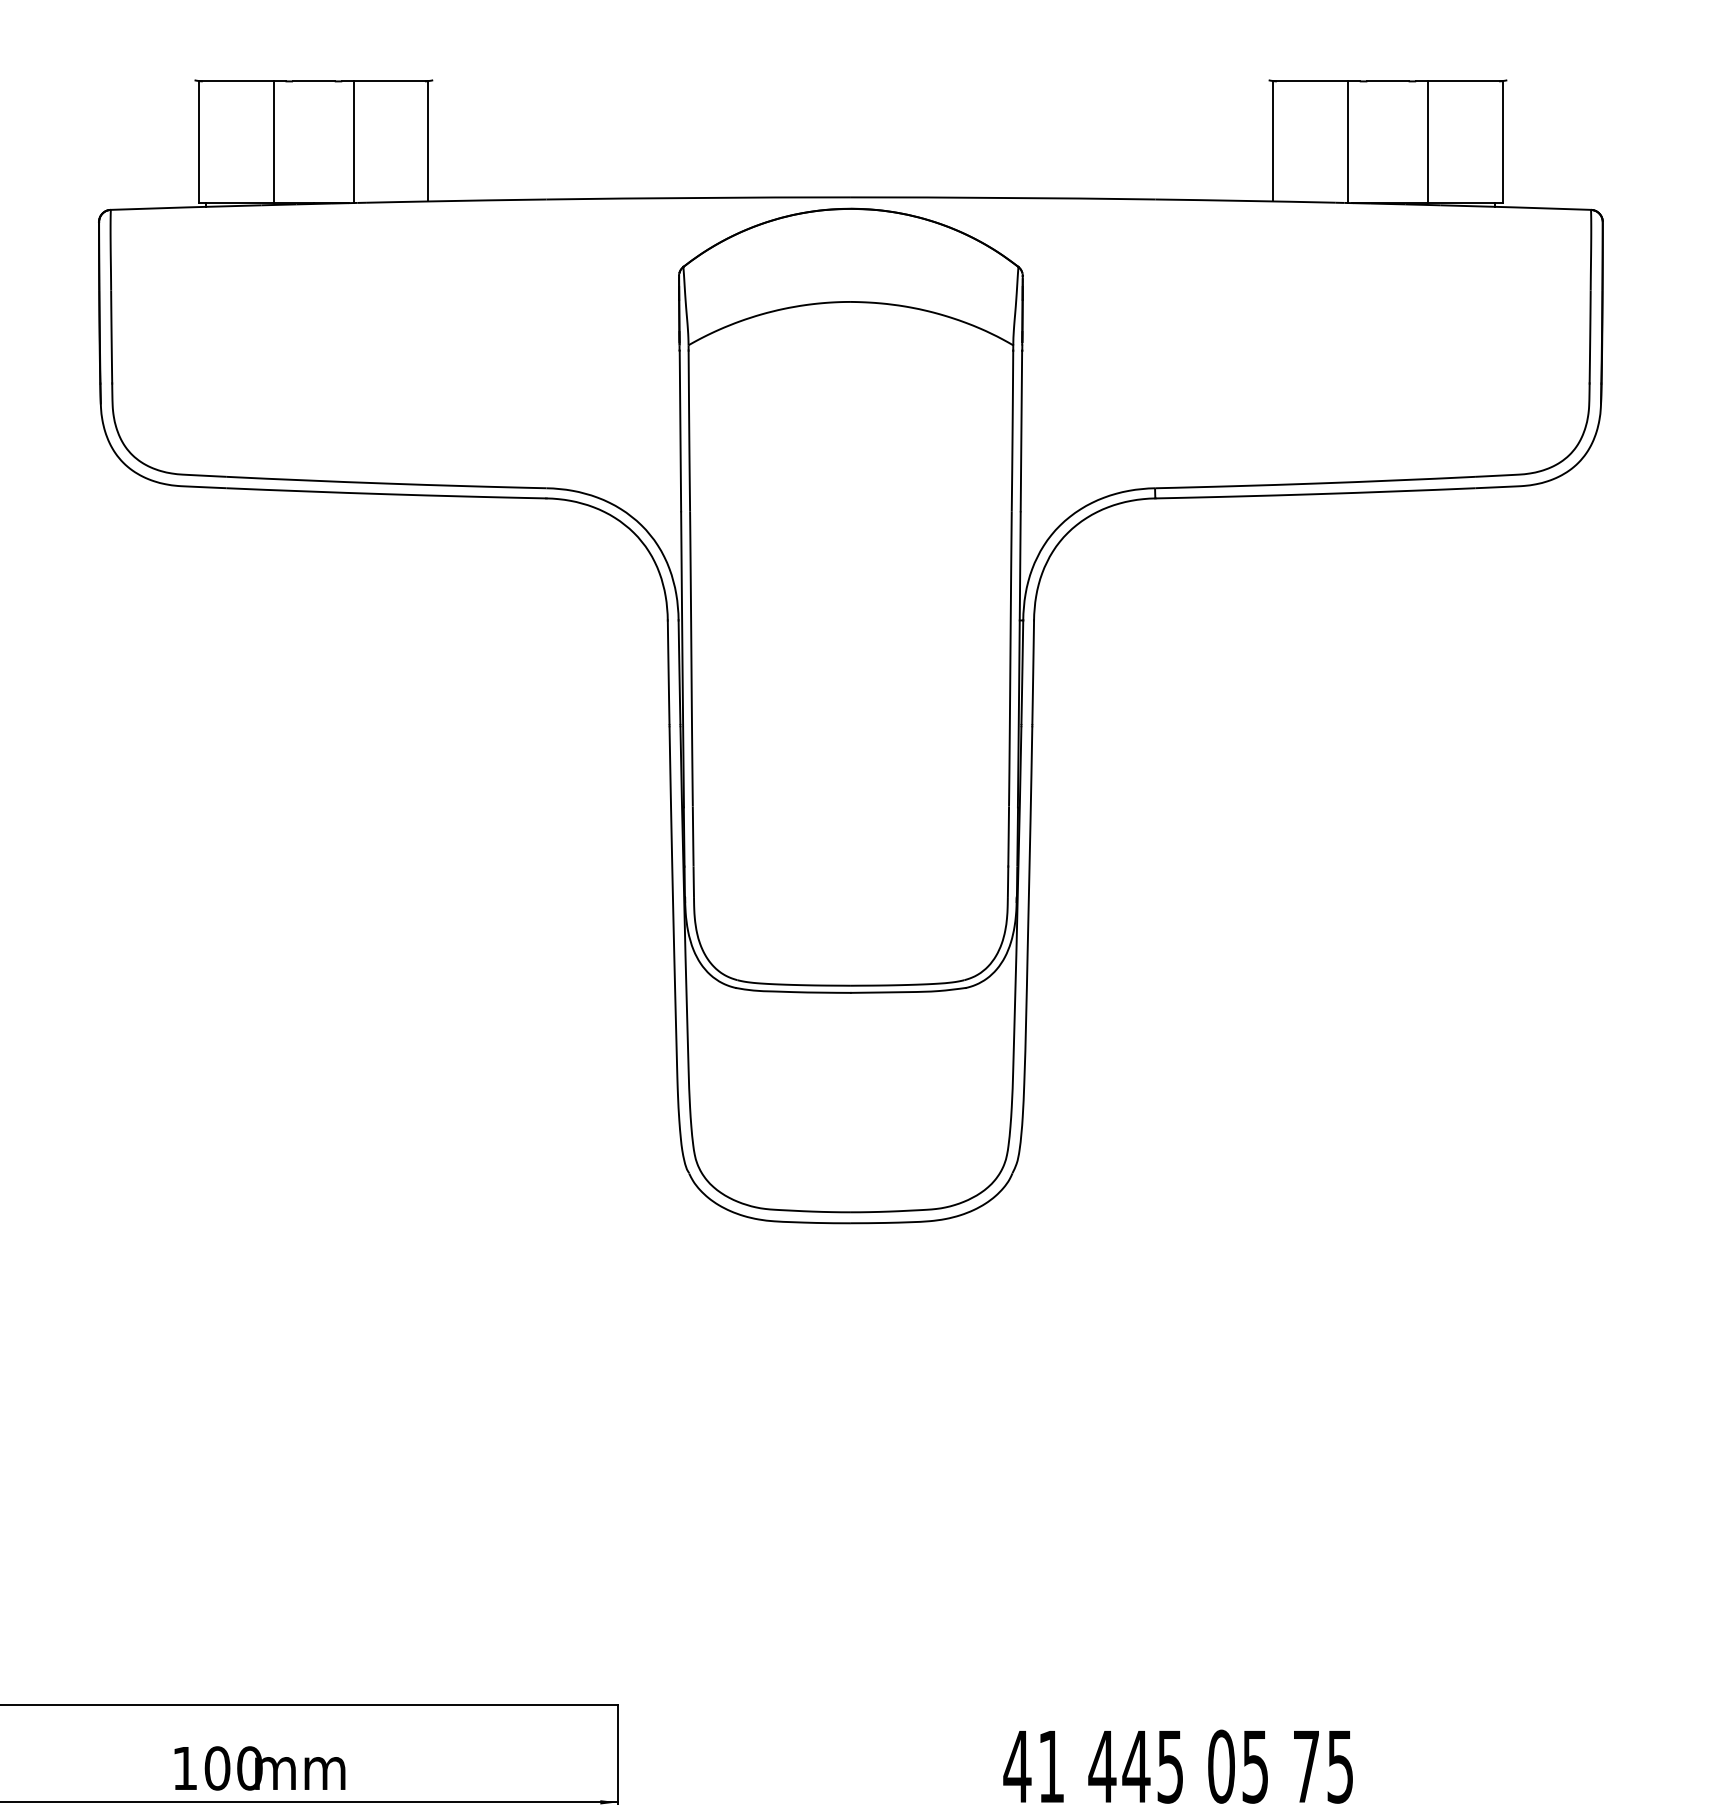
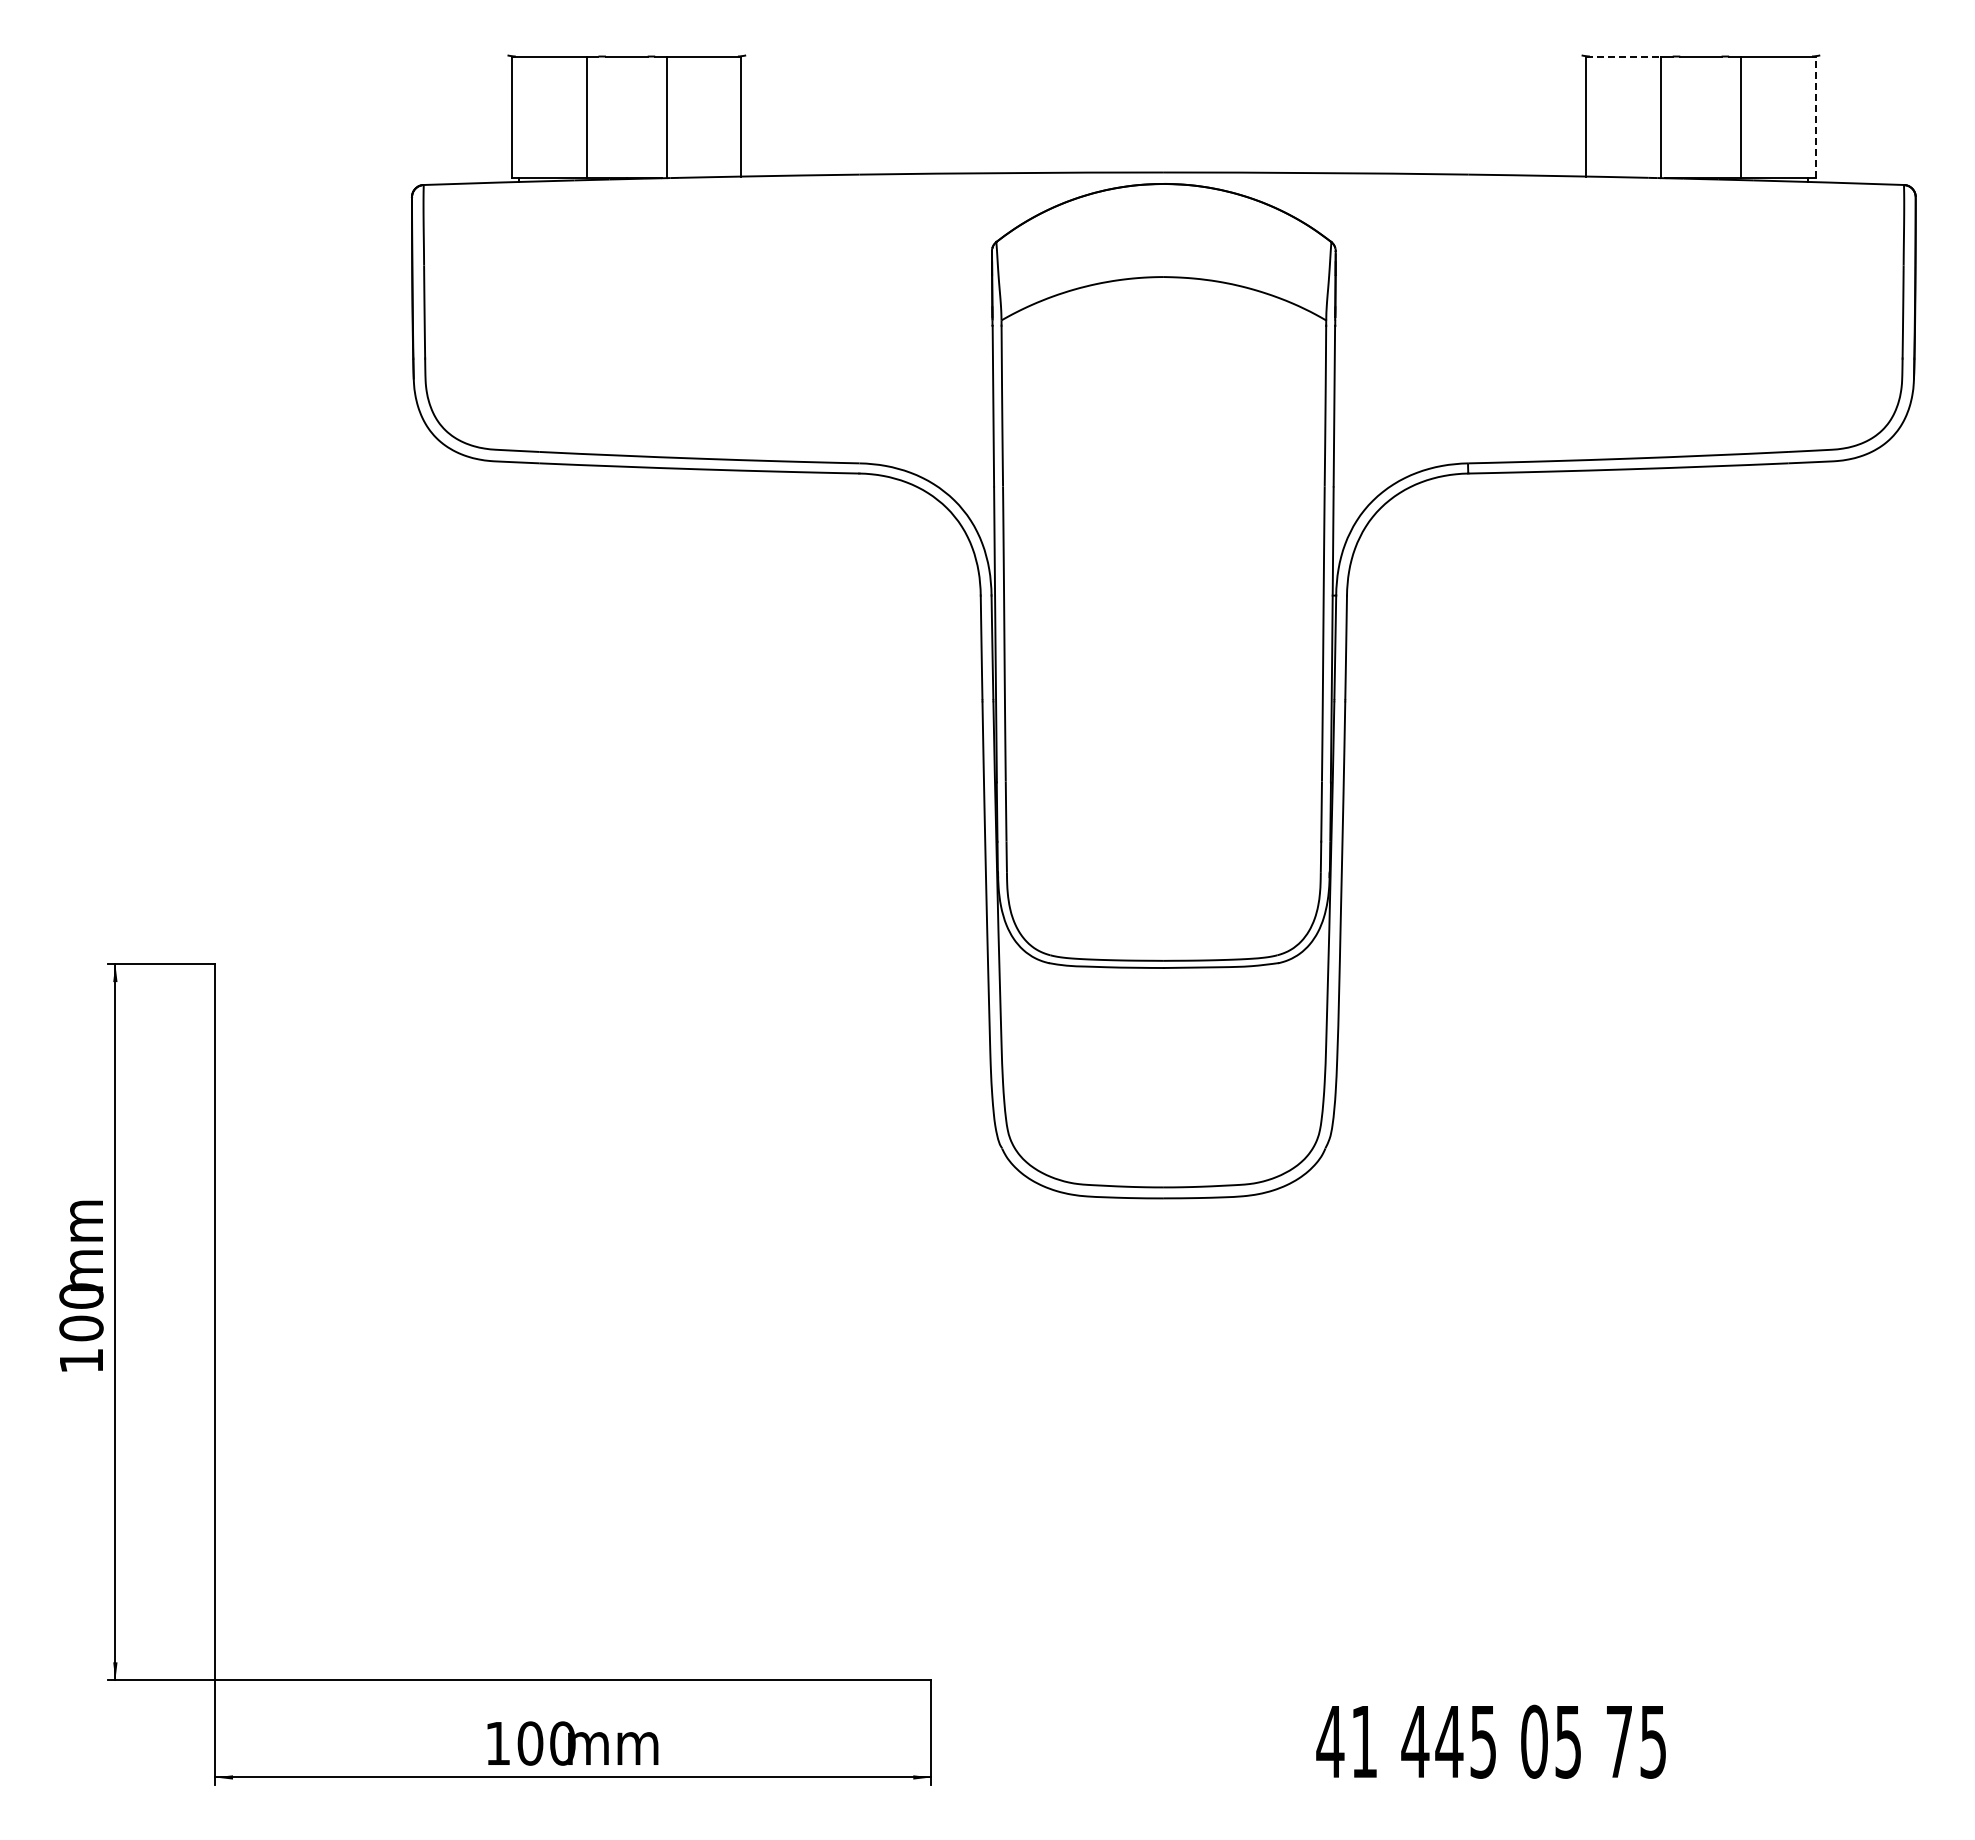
line: (1311, 81) -> (1624, 56), solid -> dashed
line: (1502, 142) -> (1815, 117), solid -> dashed

